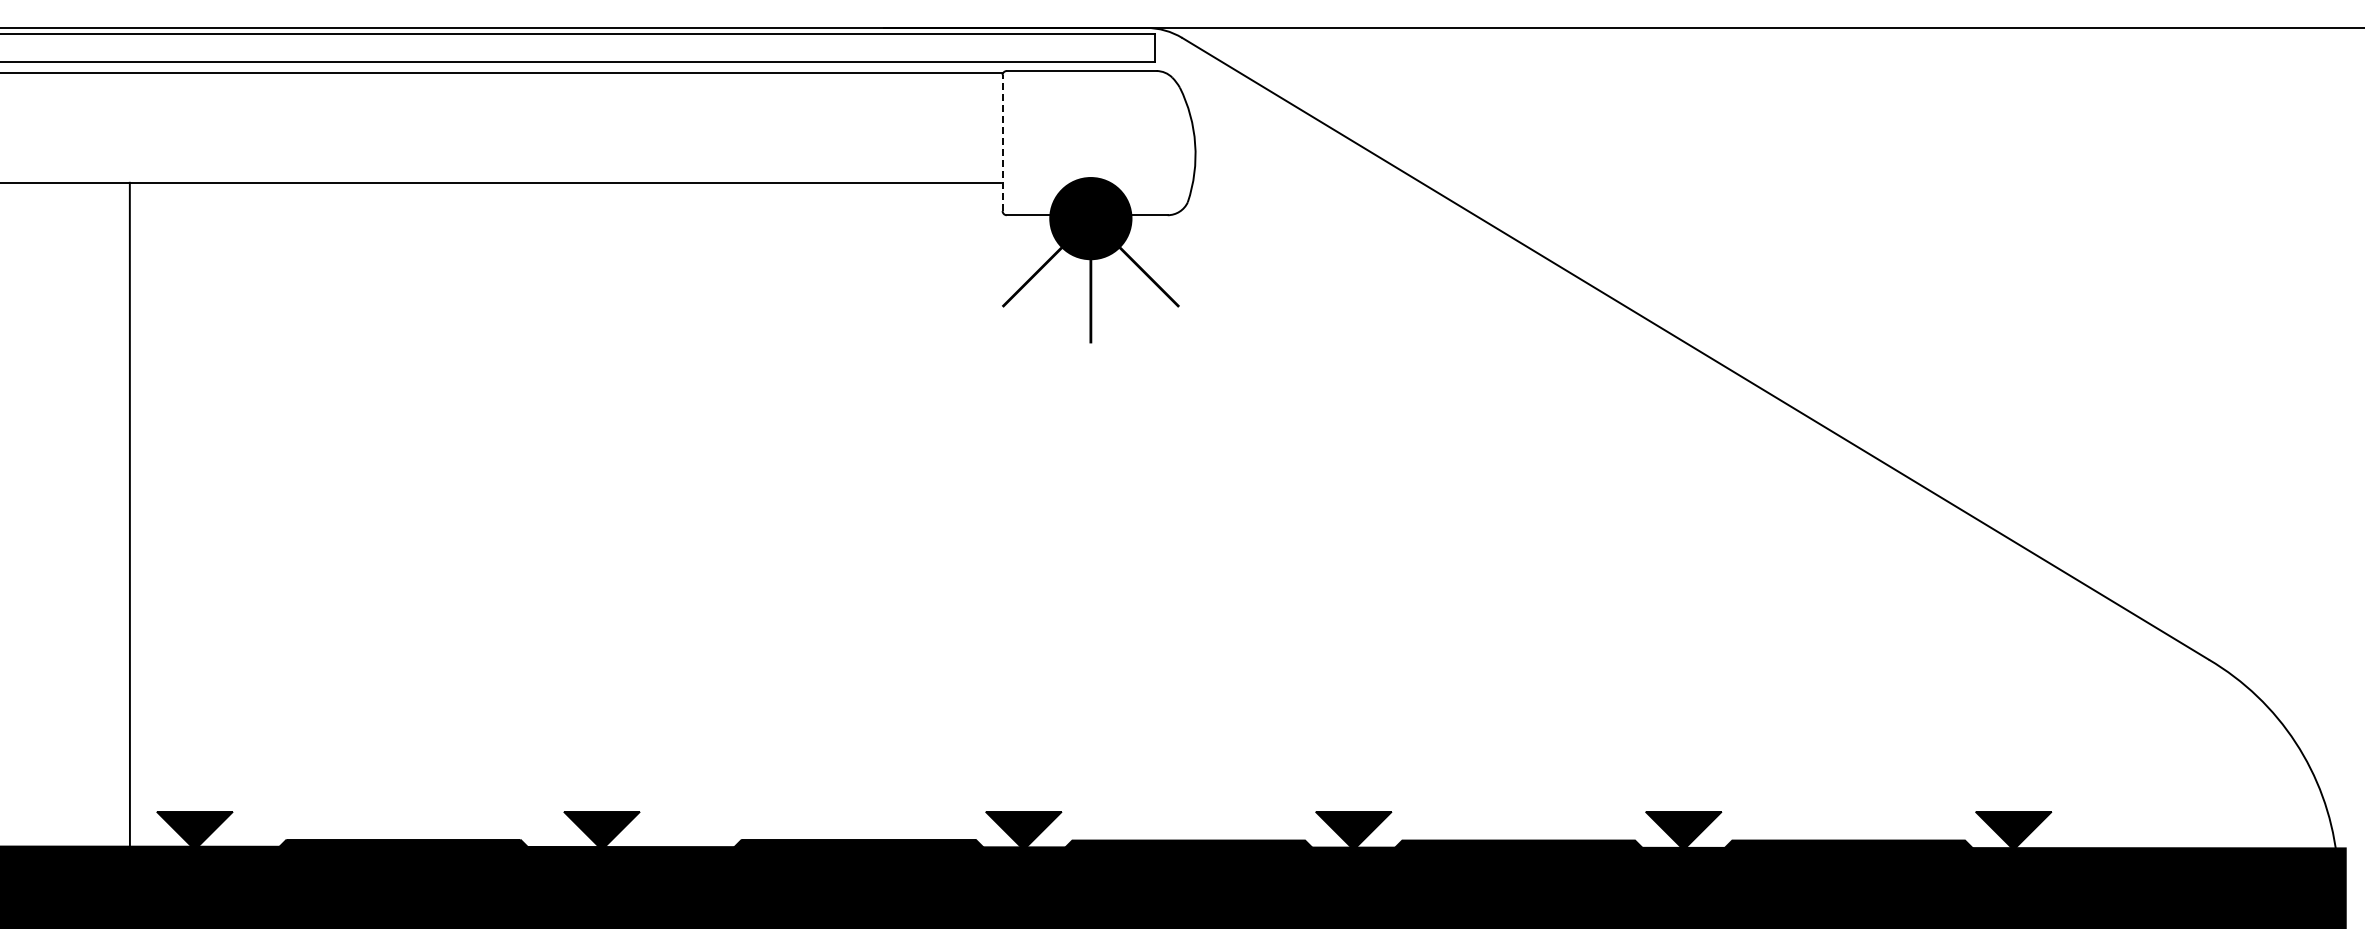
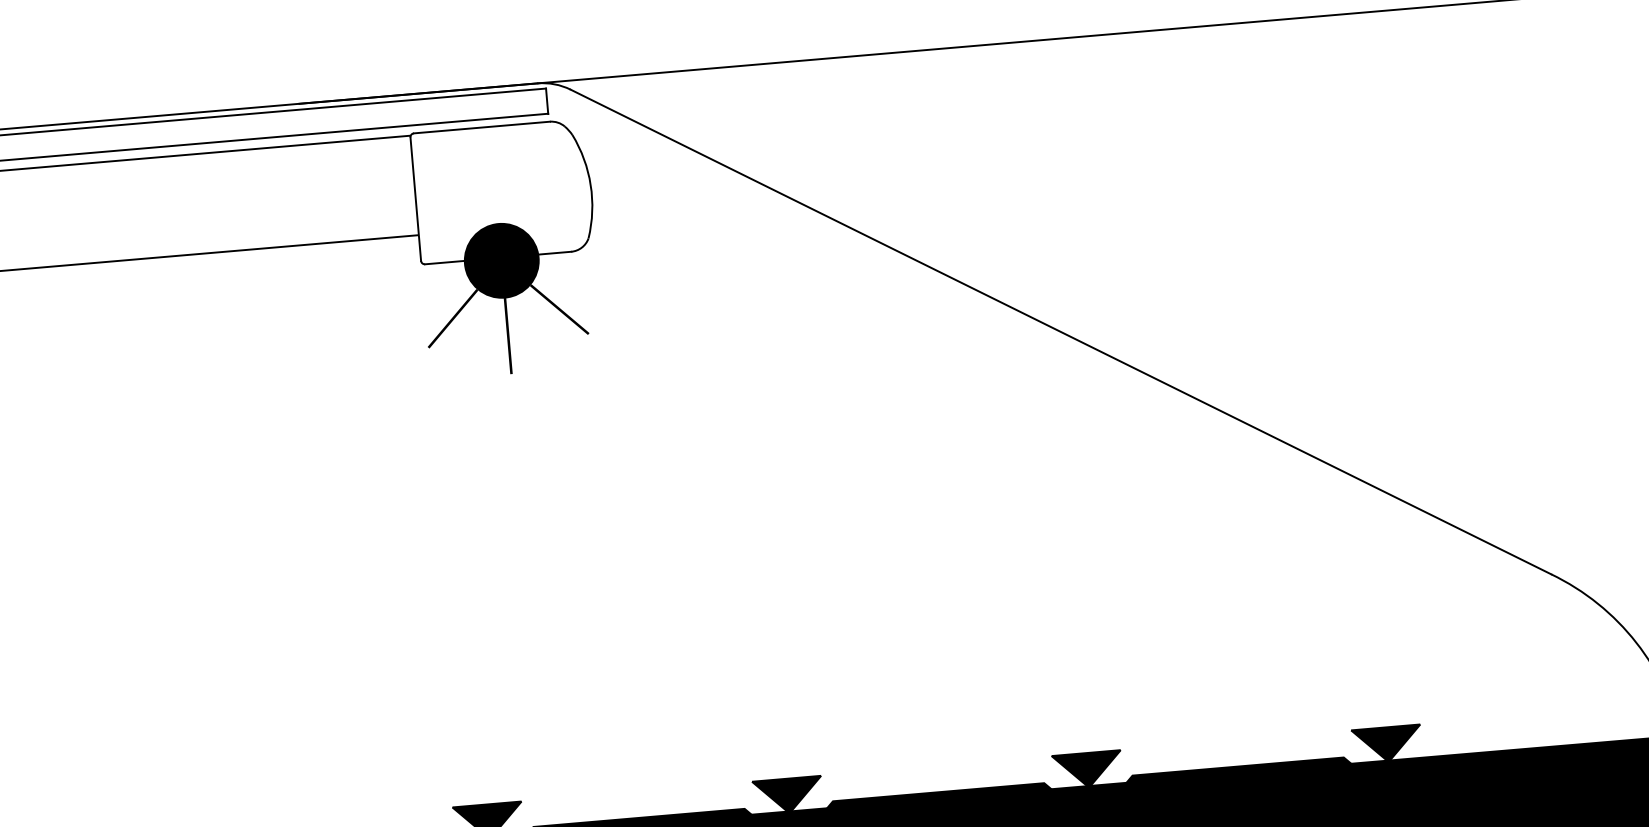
line: (1002, 143) -> (415, 199), dashed -> solid

